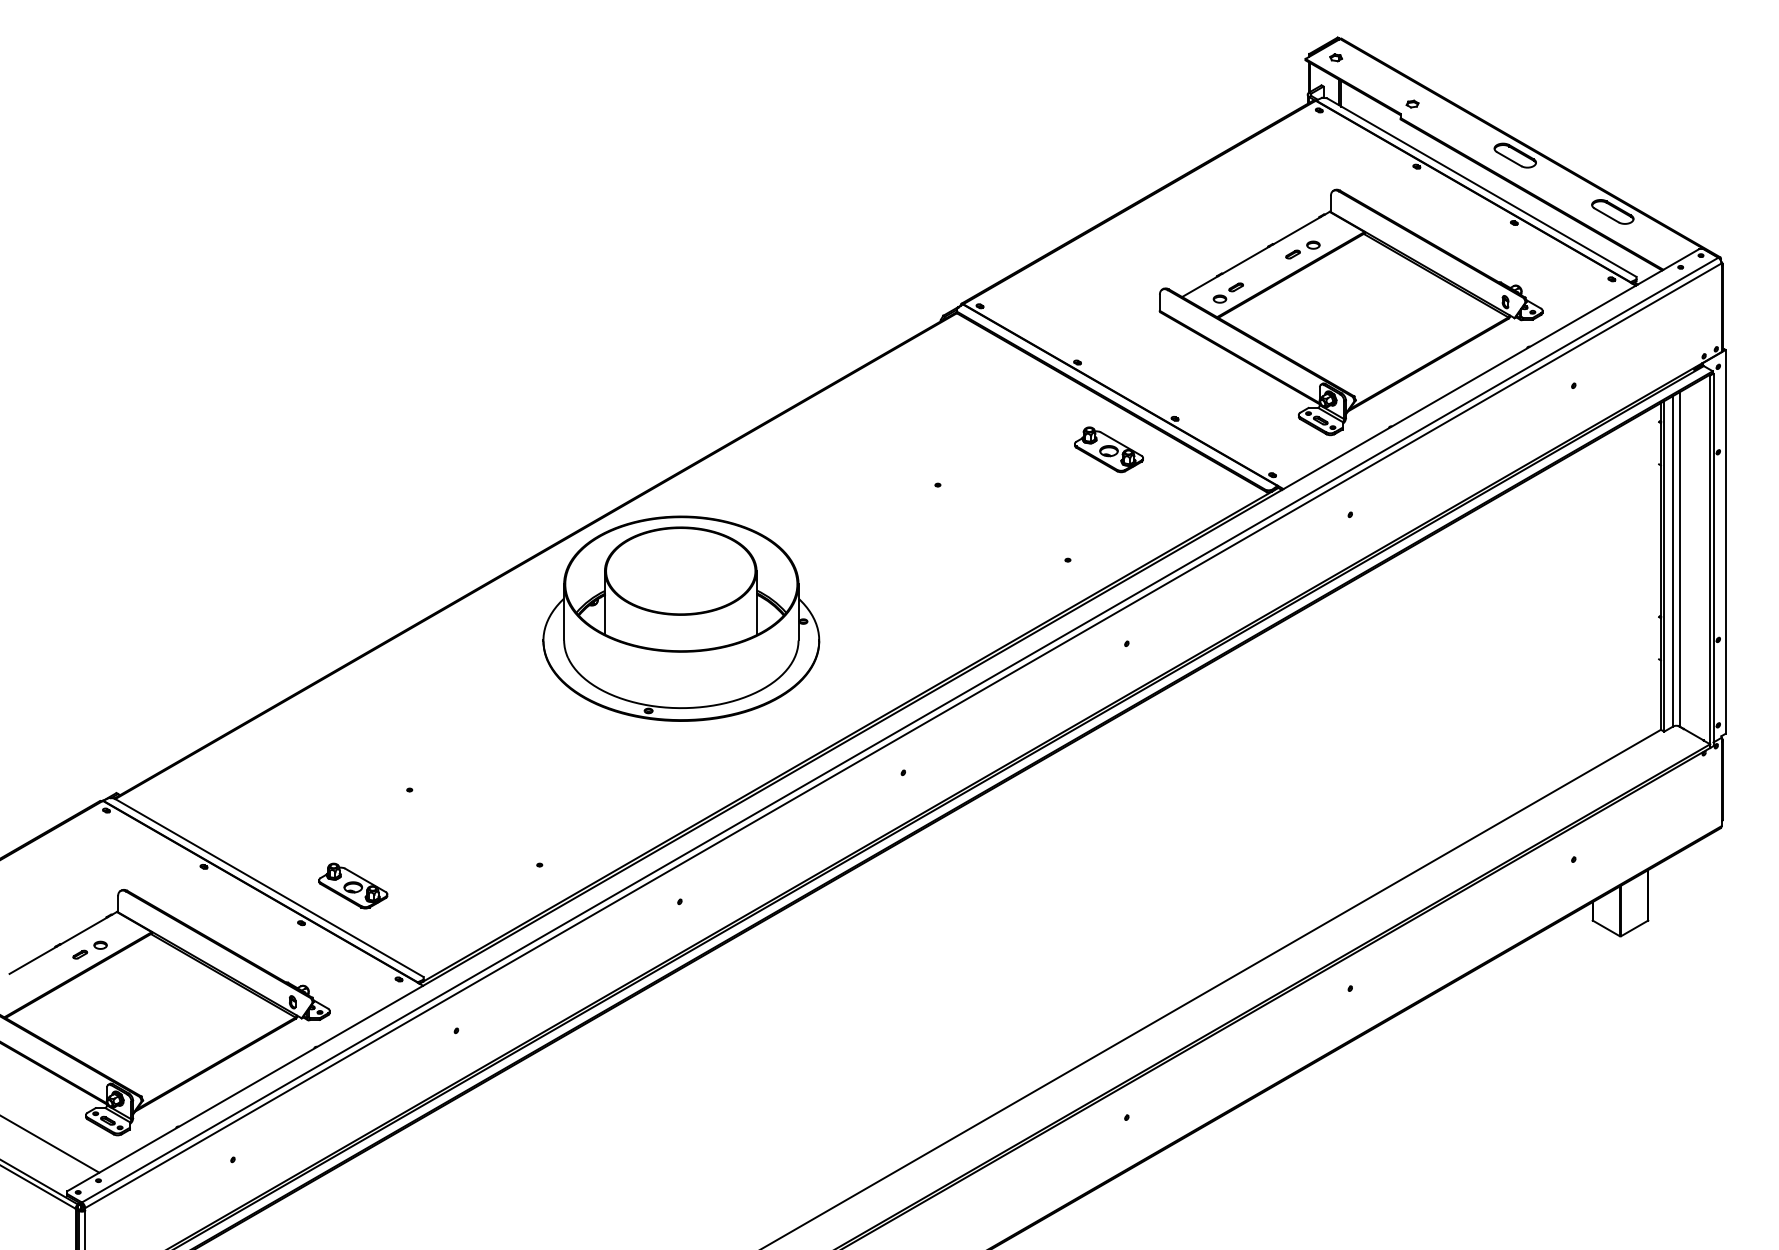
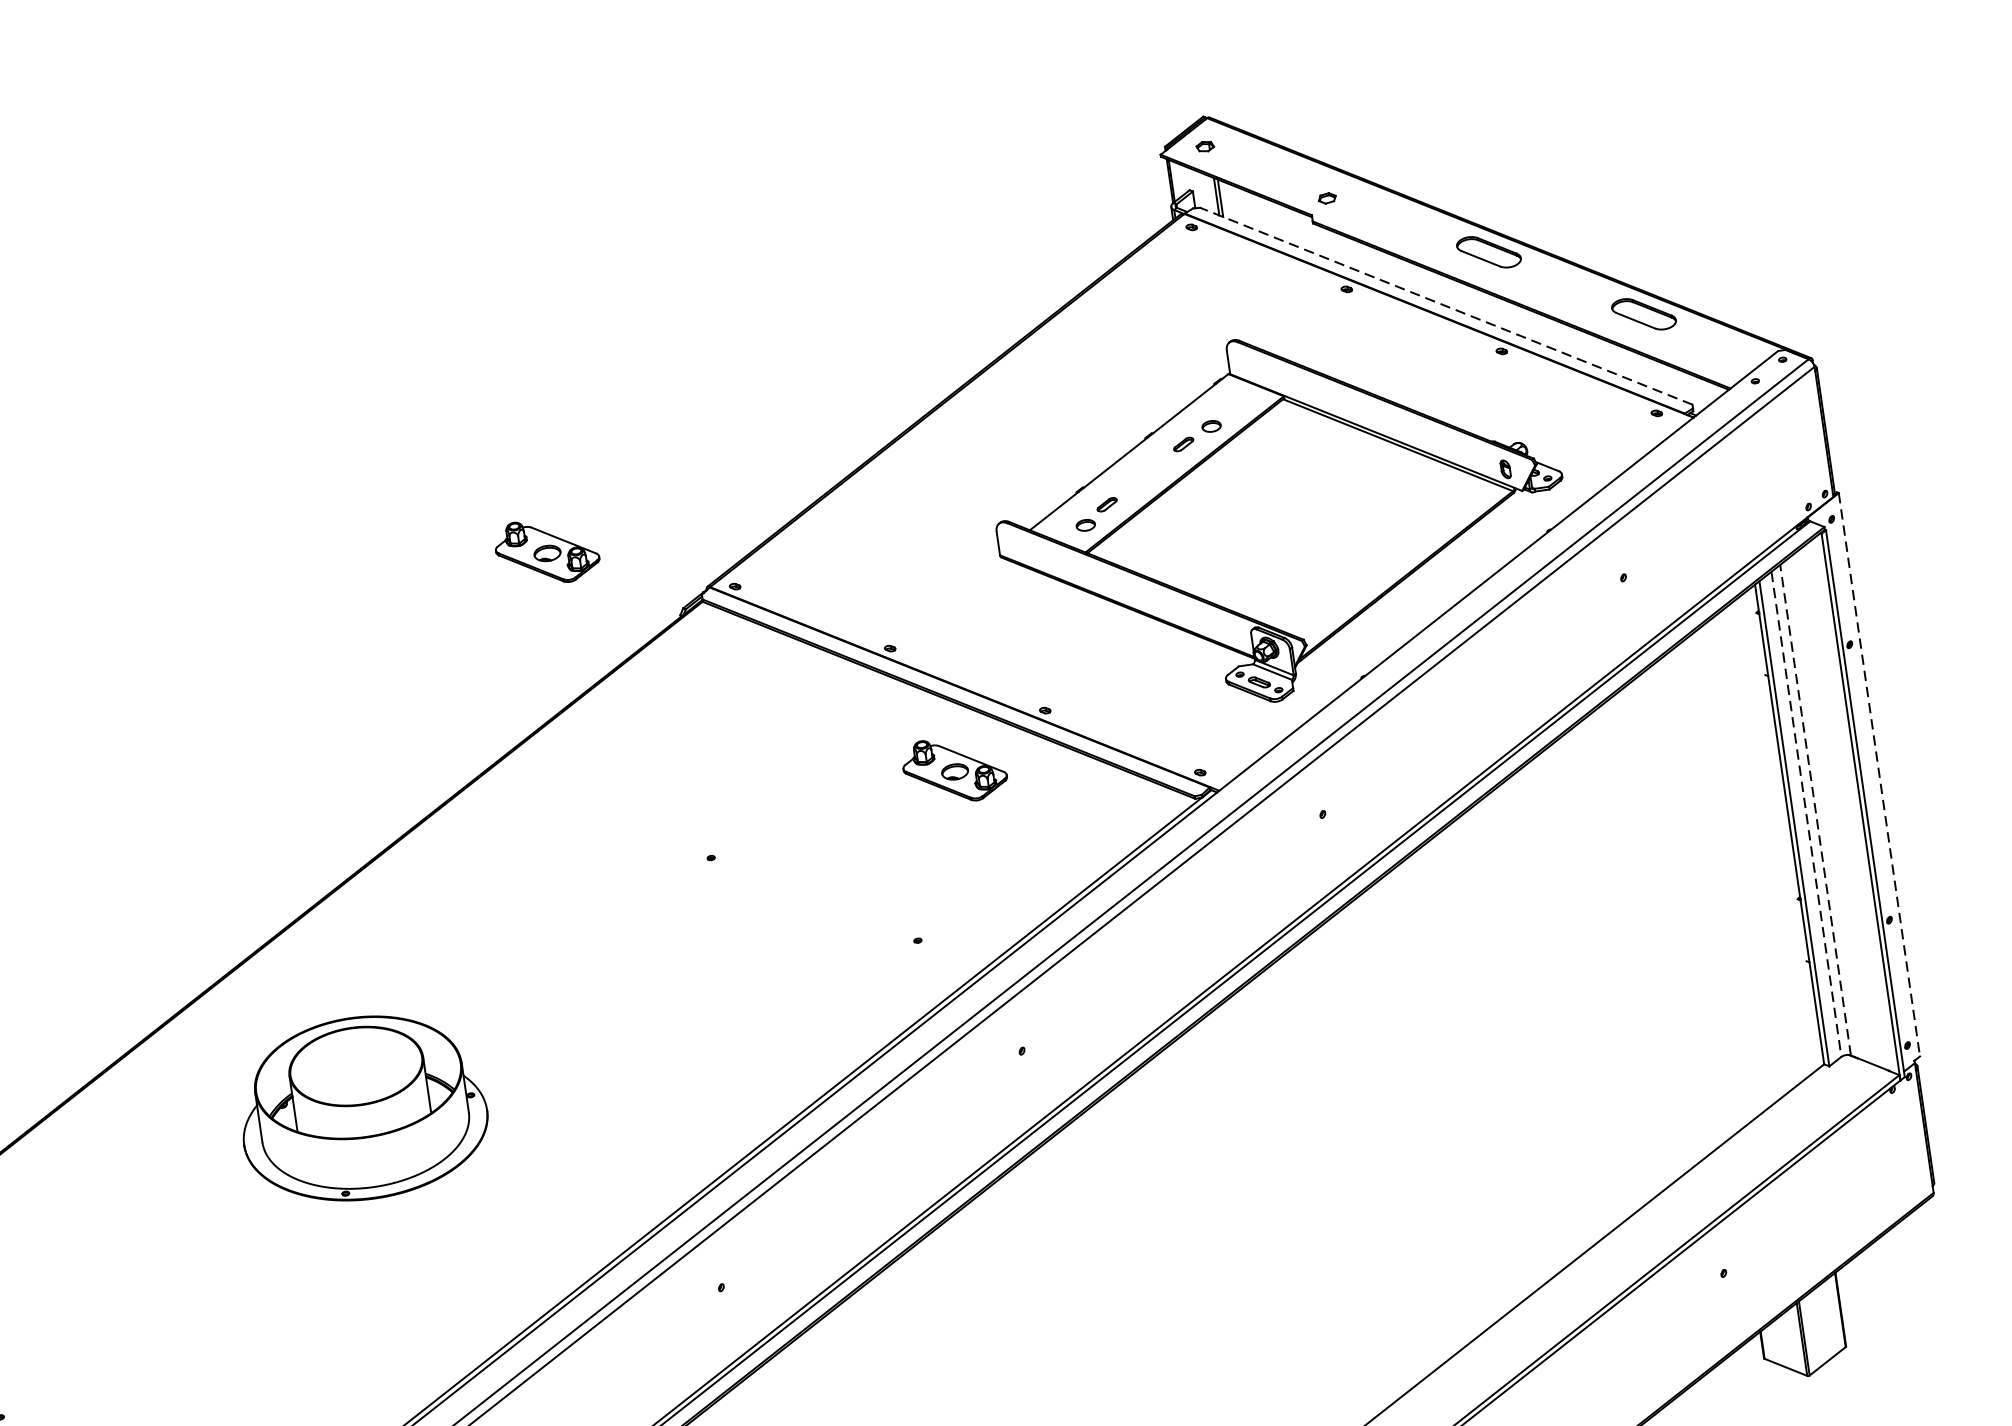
line: (1481, 187) -> (1446, 306), solid -> dashed
part: (857, 264) -> (546, 551), added
line: (1725, 541) -> (1879, 774), solid -> dashed
line: (1679, 558) -> (1815, 808), solid -> dashed
line: (1673, 561) -> (1807, 814), solid -> dashed
part: (681, 618) -> (362, 1108), size x0.6

